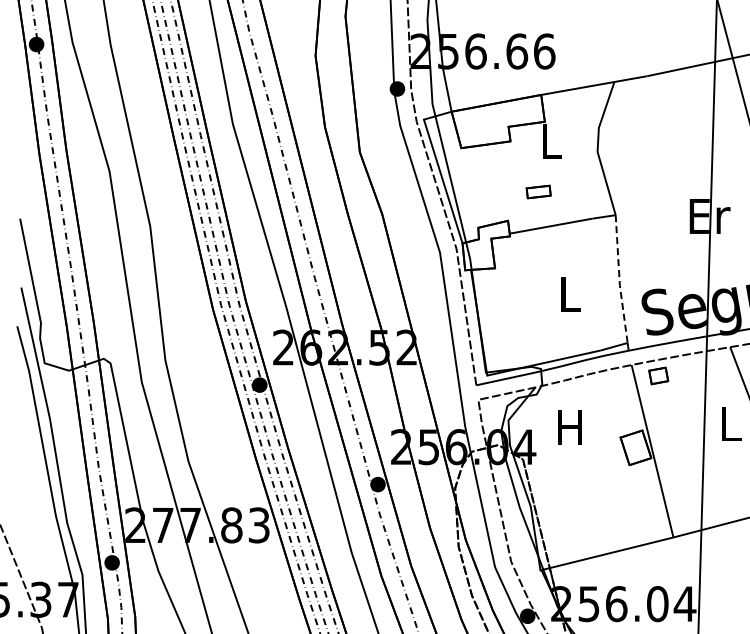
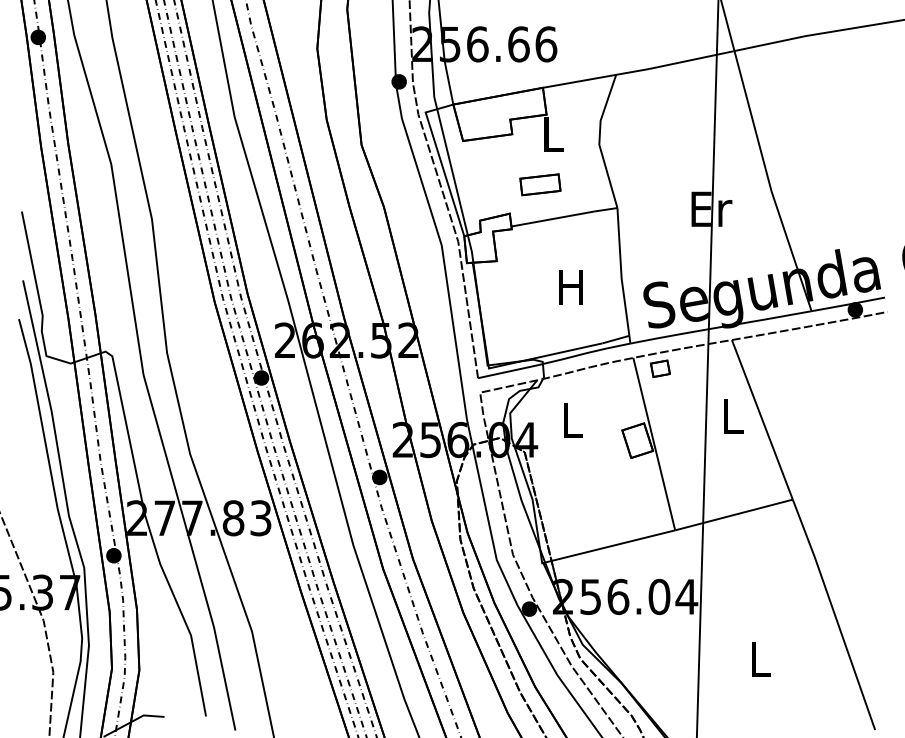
part: (538, 191) -> (540, 184), size x1.67
line: (619, 279) -> (621, 272), dashed -> solid
text: (568, 294) -> (570, 287), L -> H
text: (569, 427) -> (571, 420), H -> L

